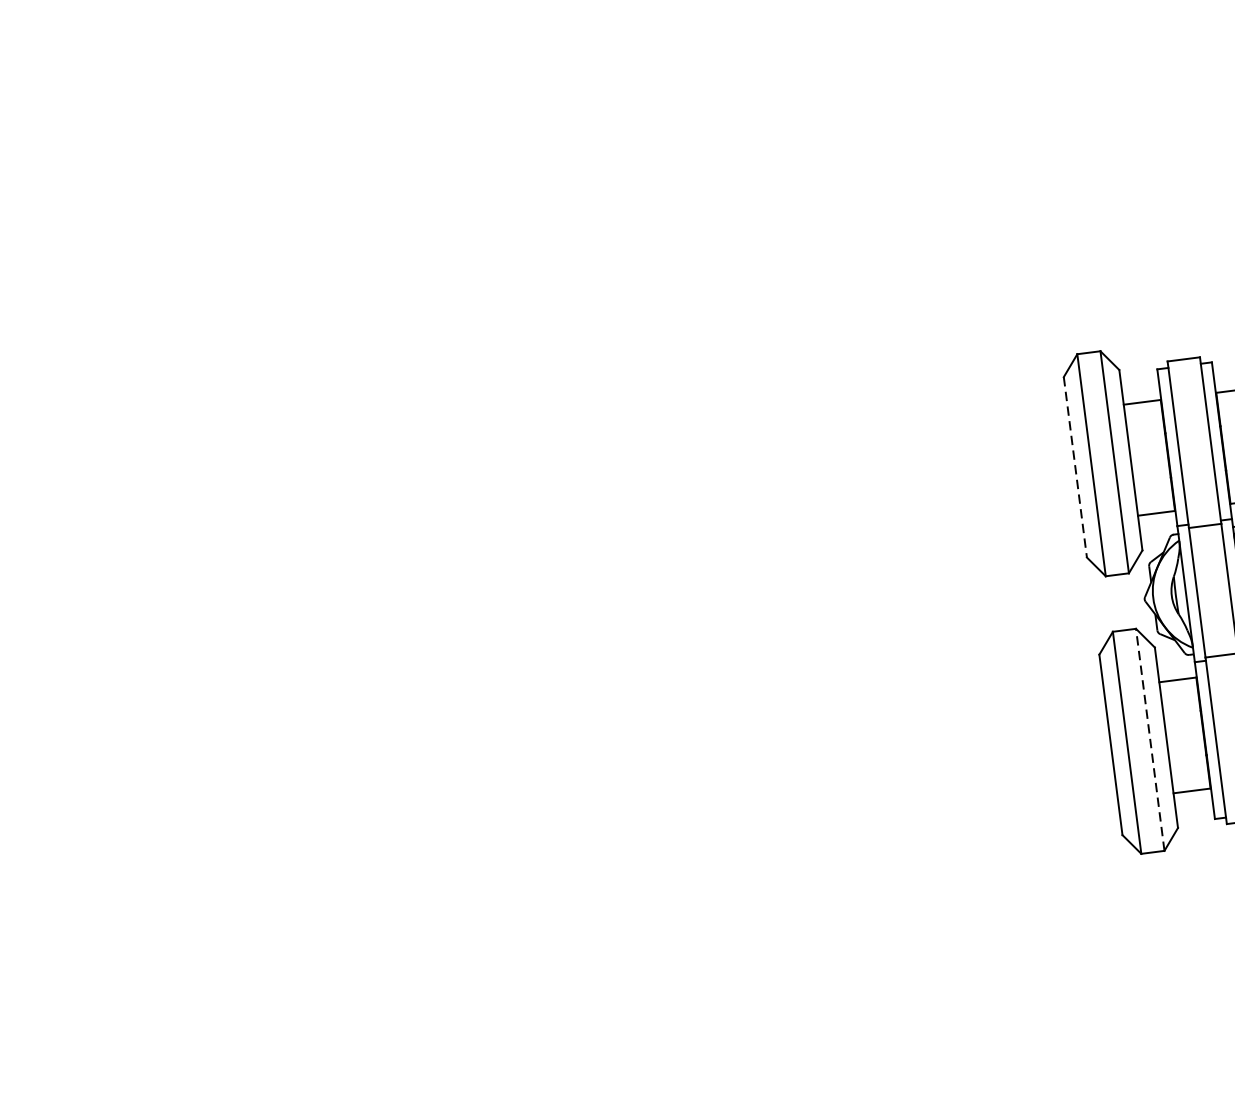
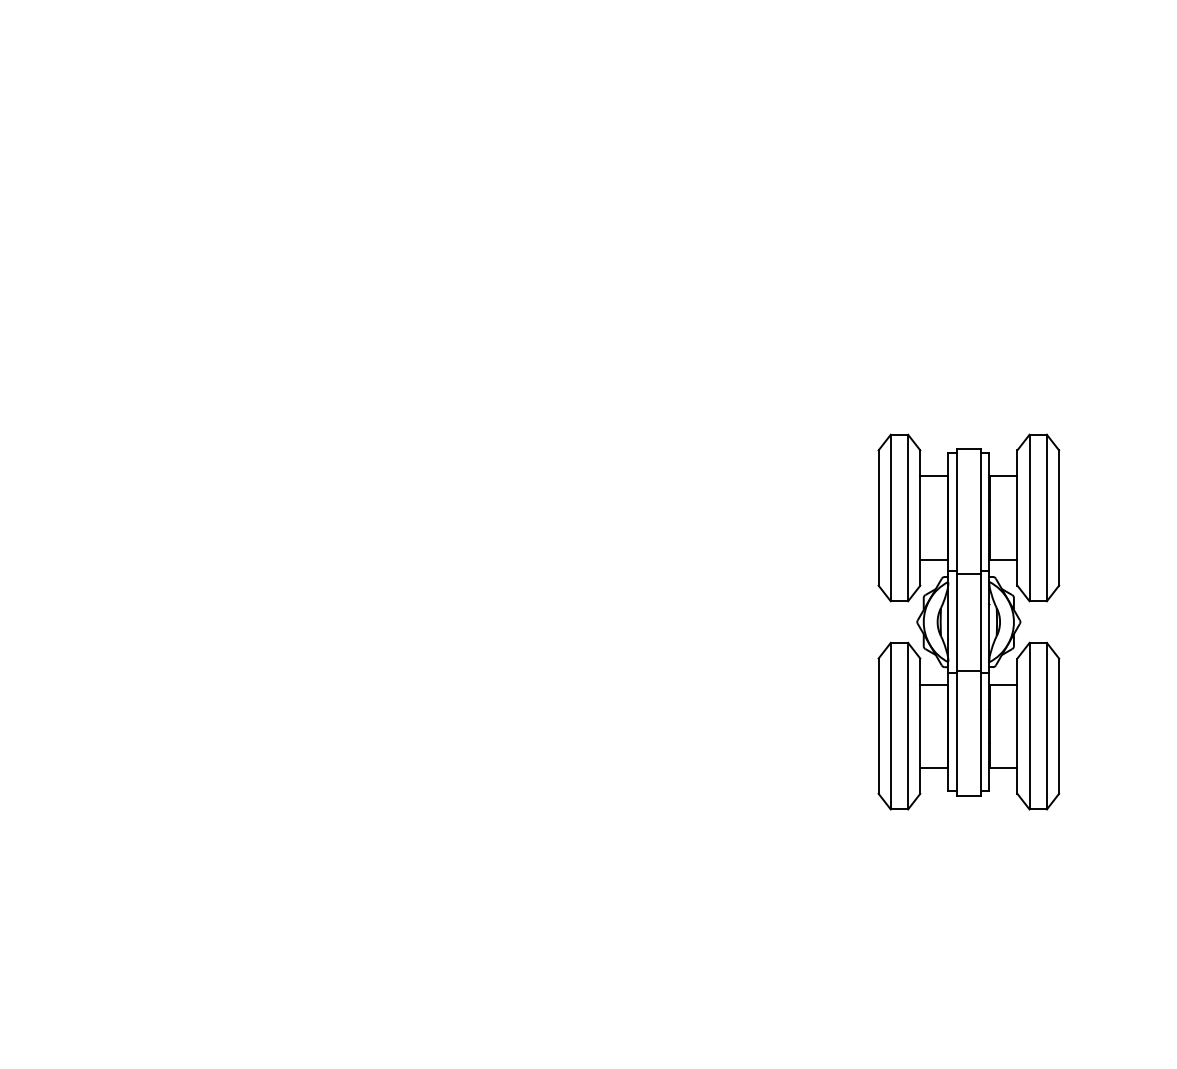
line: (1075, 467) -> (878, 518), dashed -> solid
line: (1150, 738) -> (908, 725), dashed -> solid

